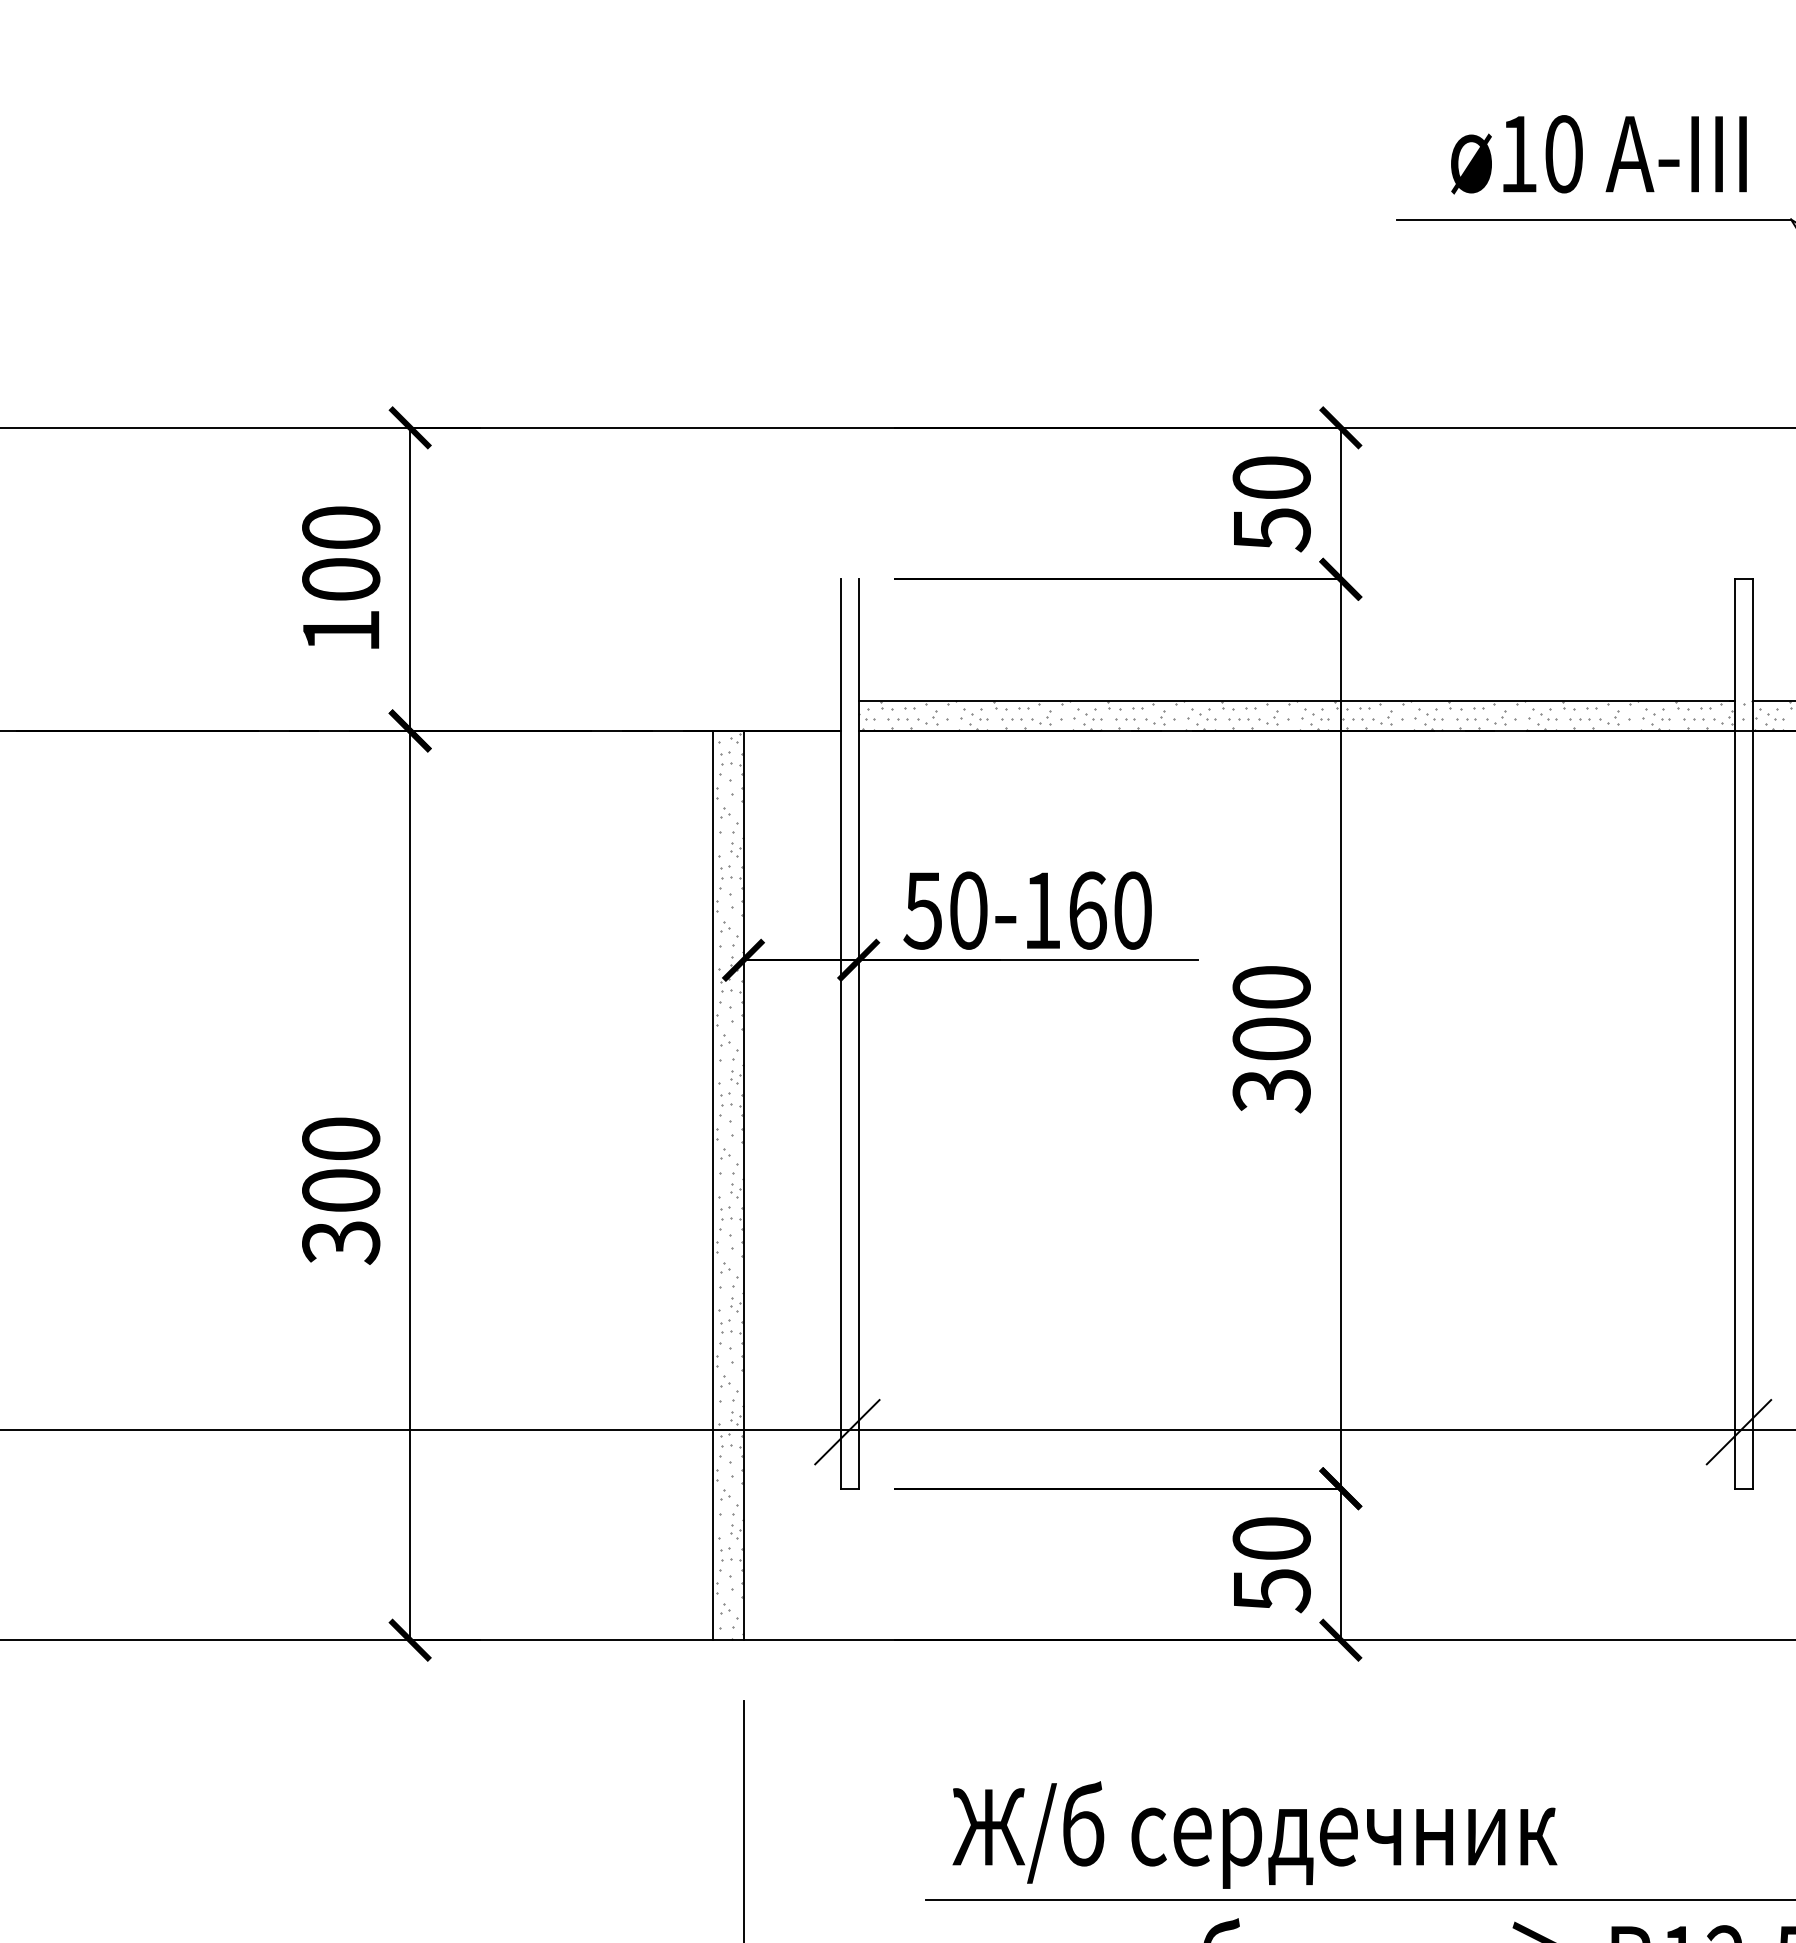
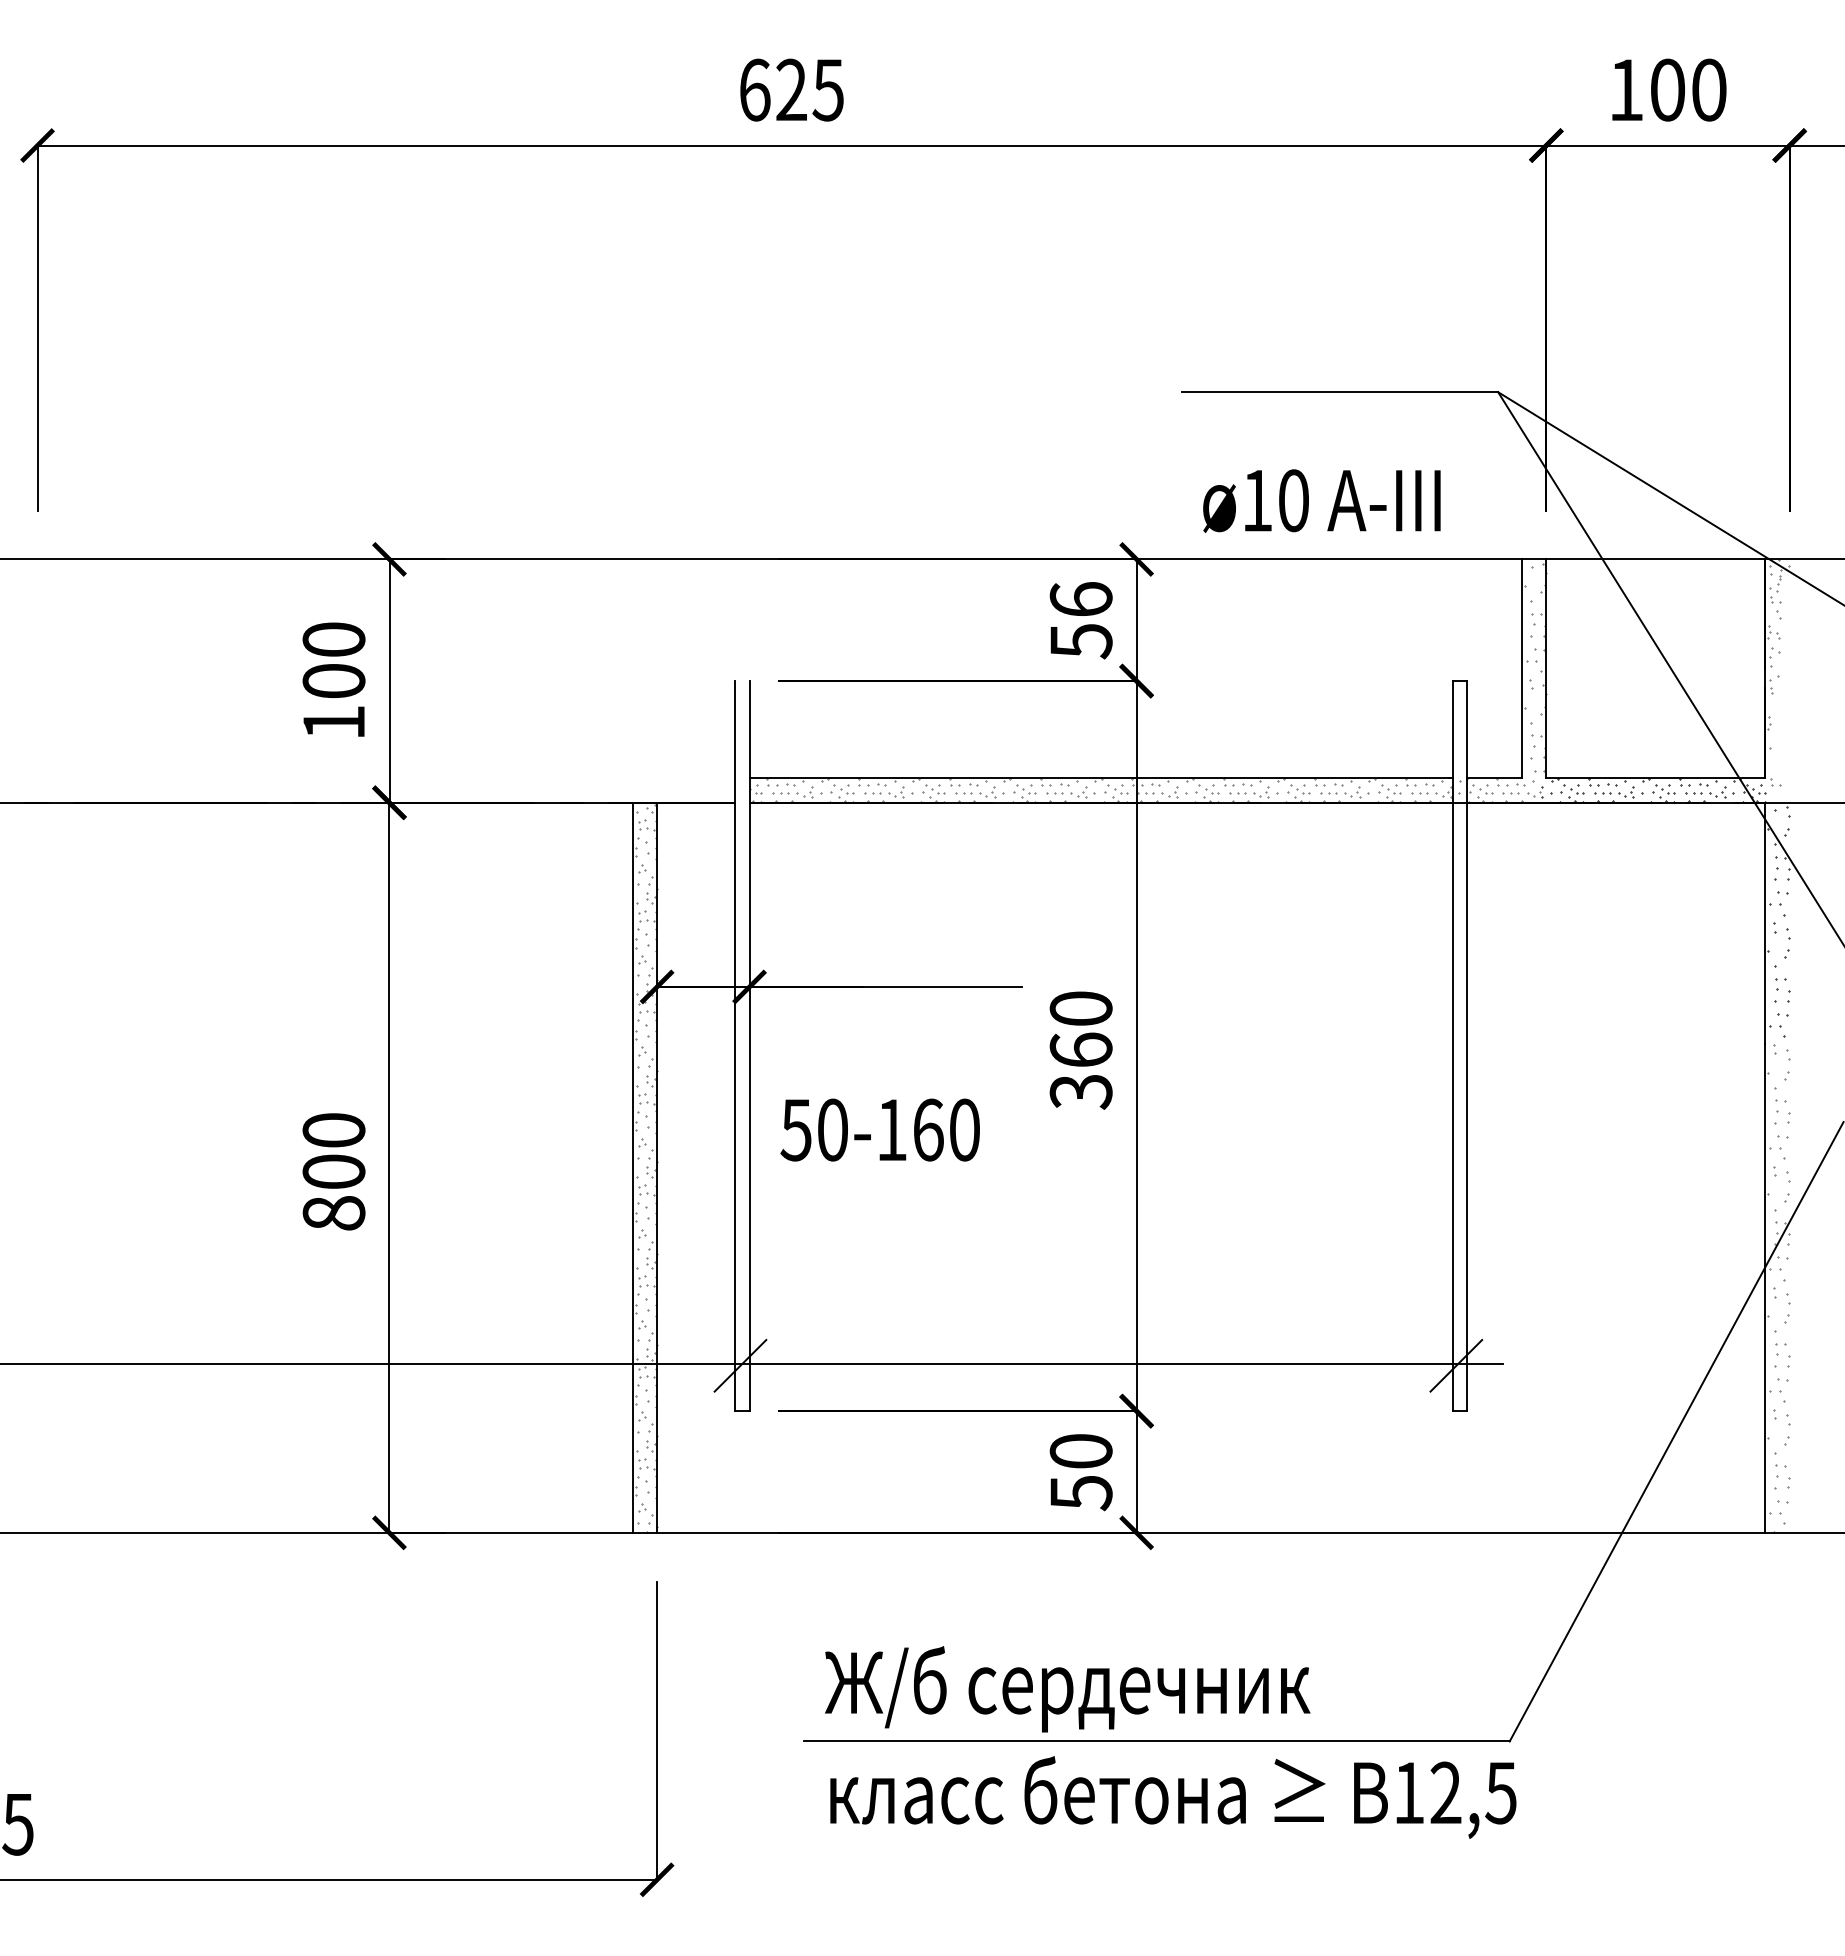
text: (1598, 153) -> (1321, 500), moved
text: (1270, 477) -> (1080, 599), 50 -> 56
text: (1026, 909) -> (879, 1129), moved
text: (1270, 1038) -> (1080, 1049), 300 -> 360
text: (340, 1242) -> (333, 1213), 300 -> 800

